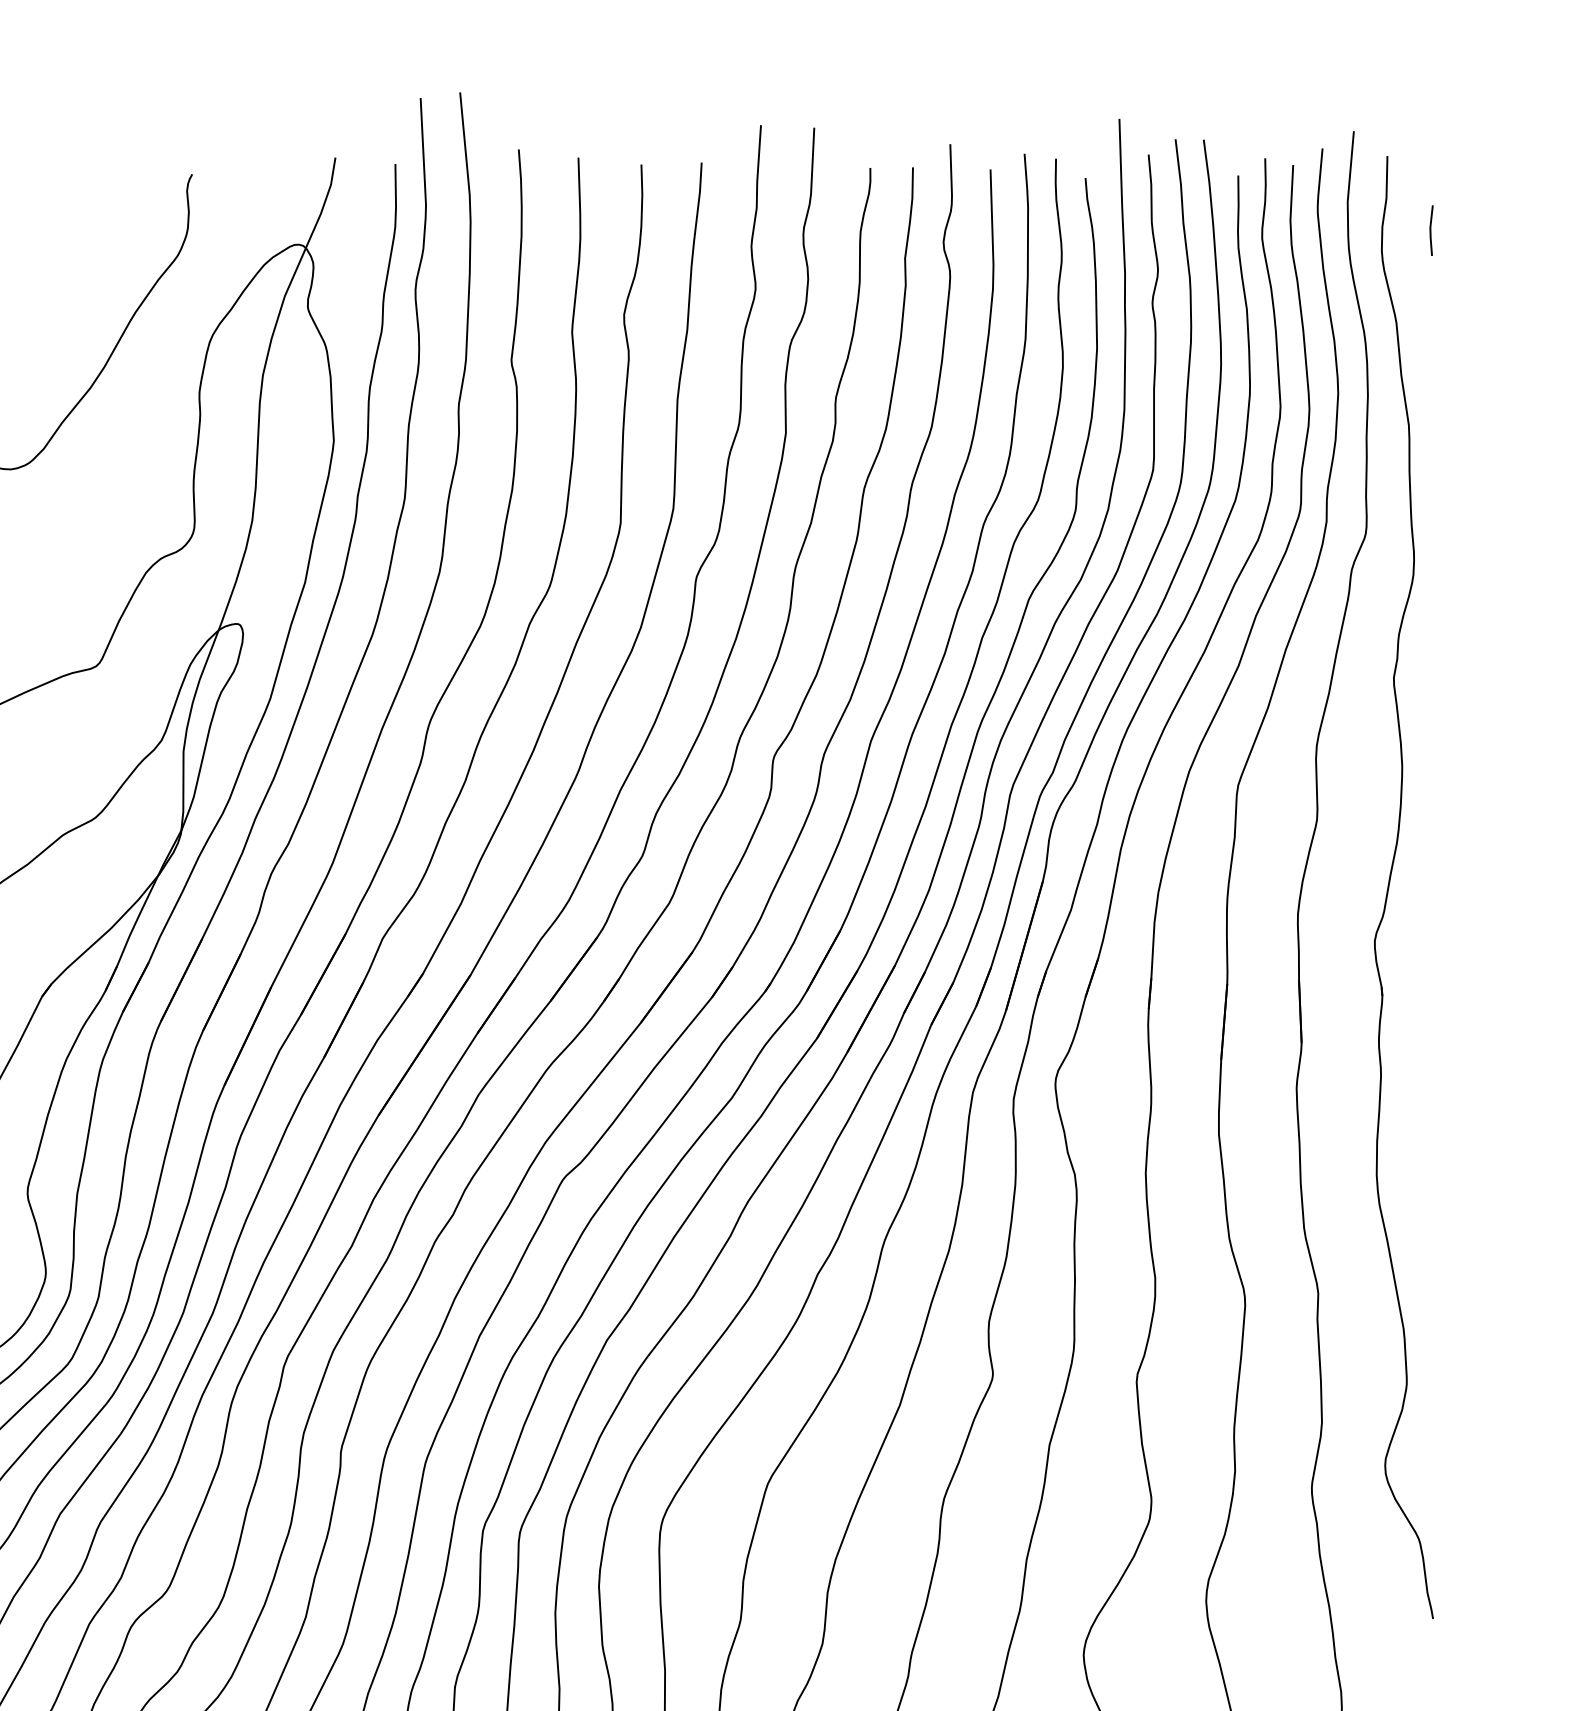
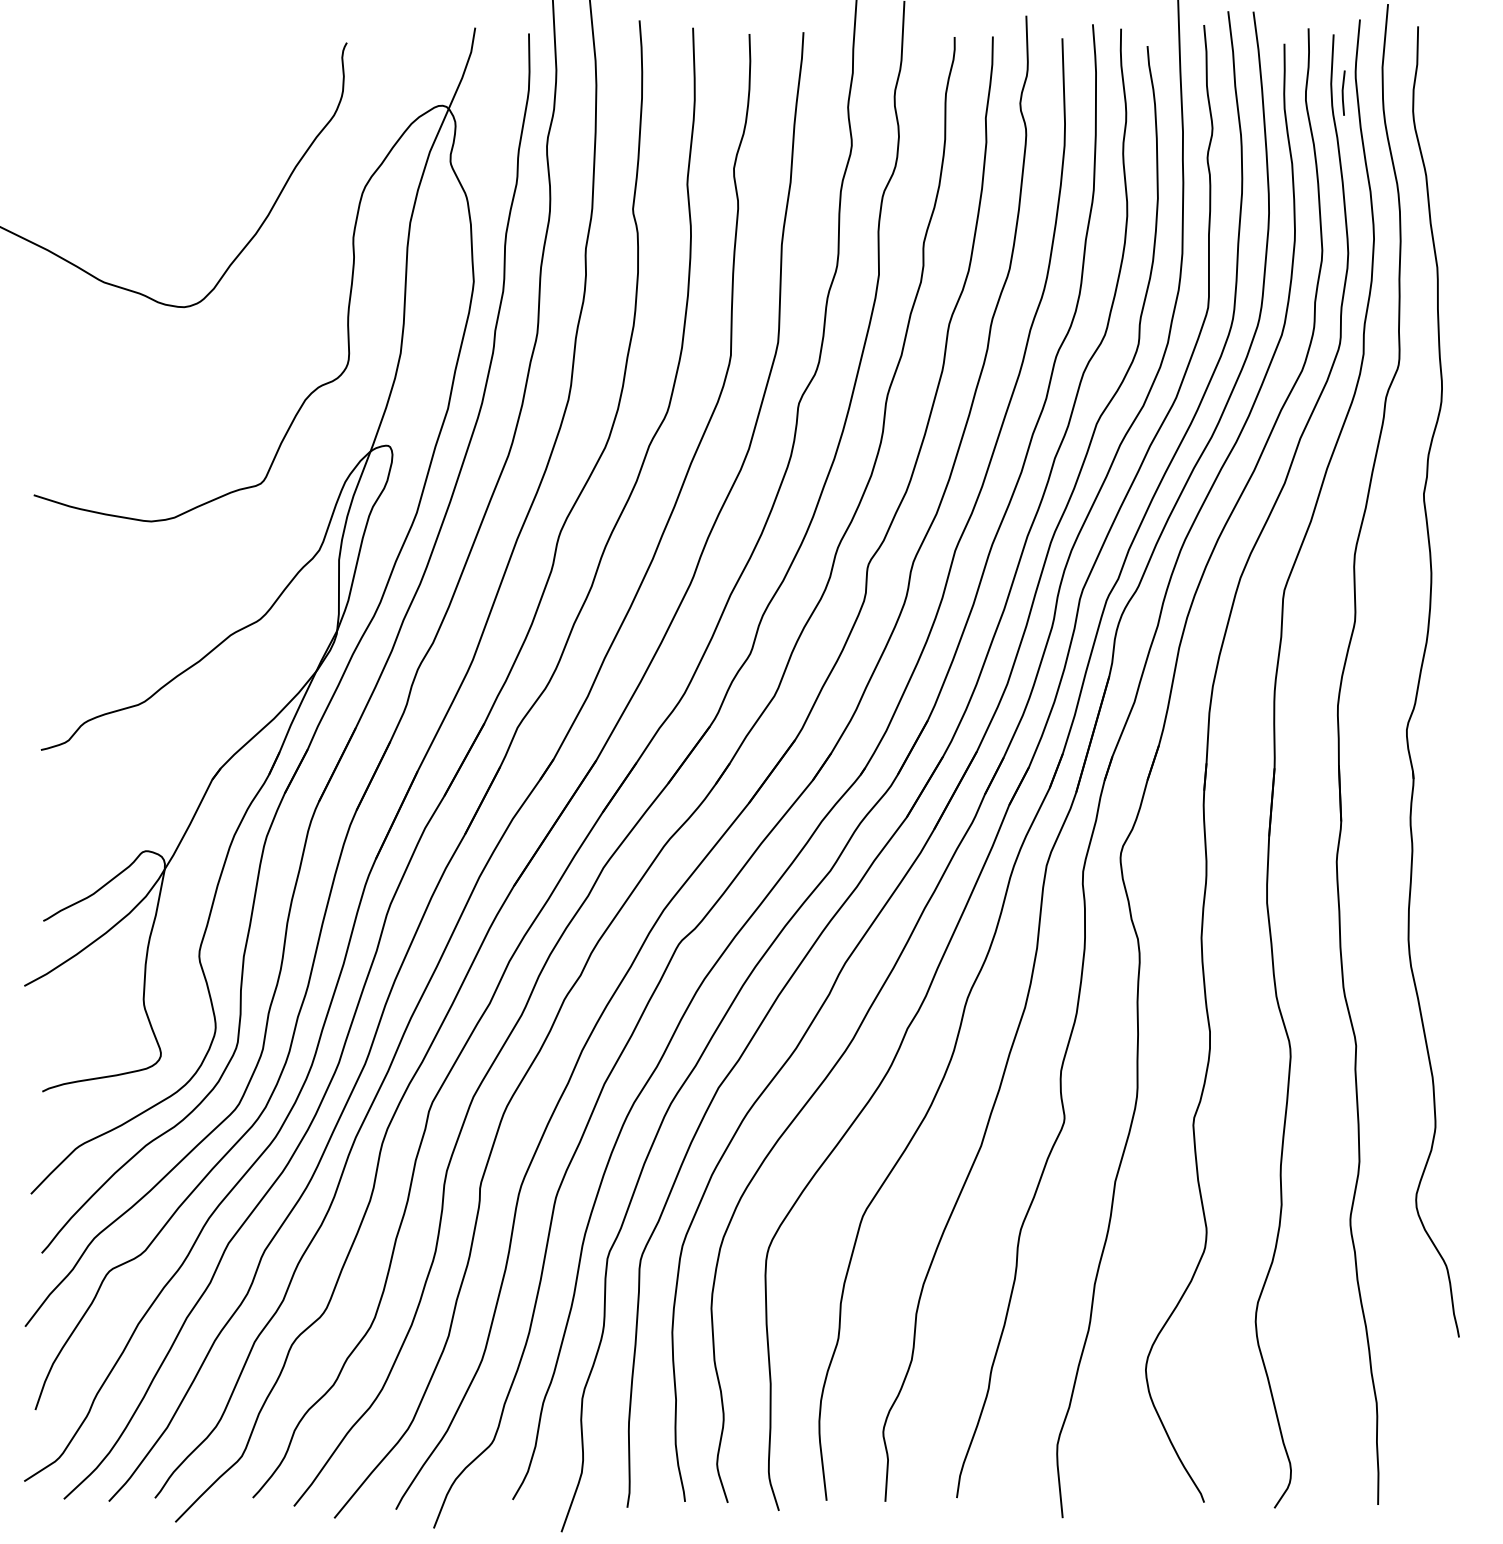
line: (1431, 229) -> (1343, 92), moved

